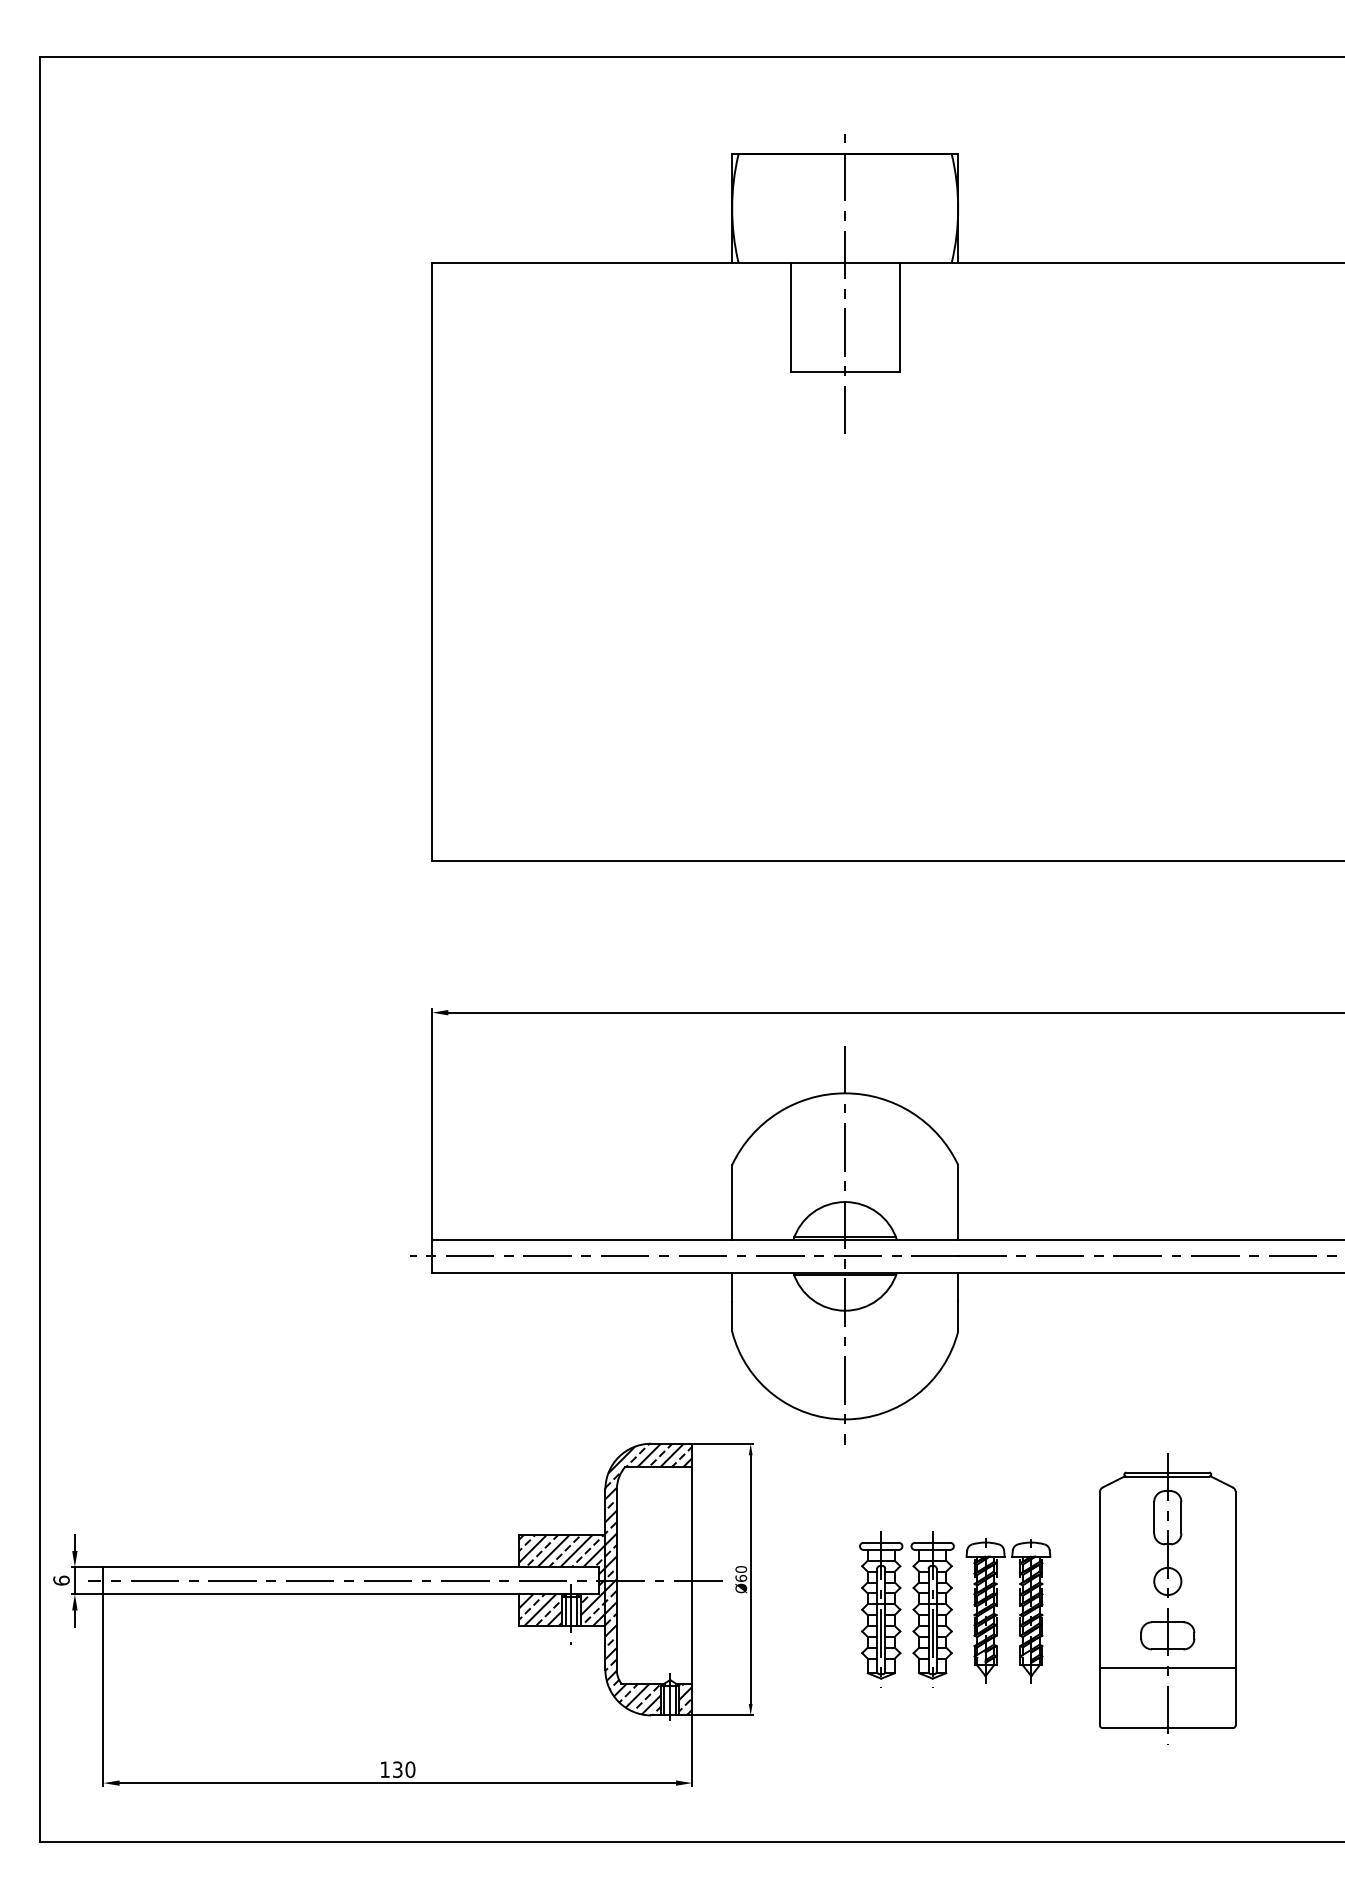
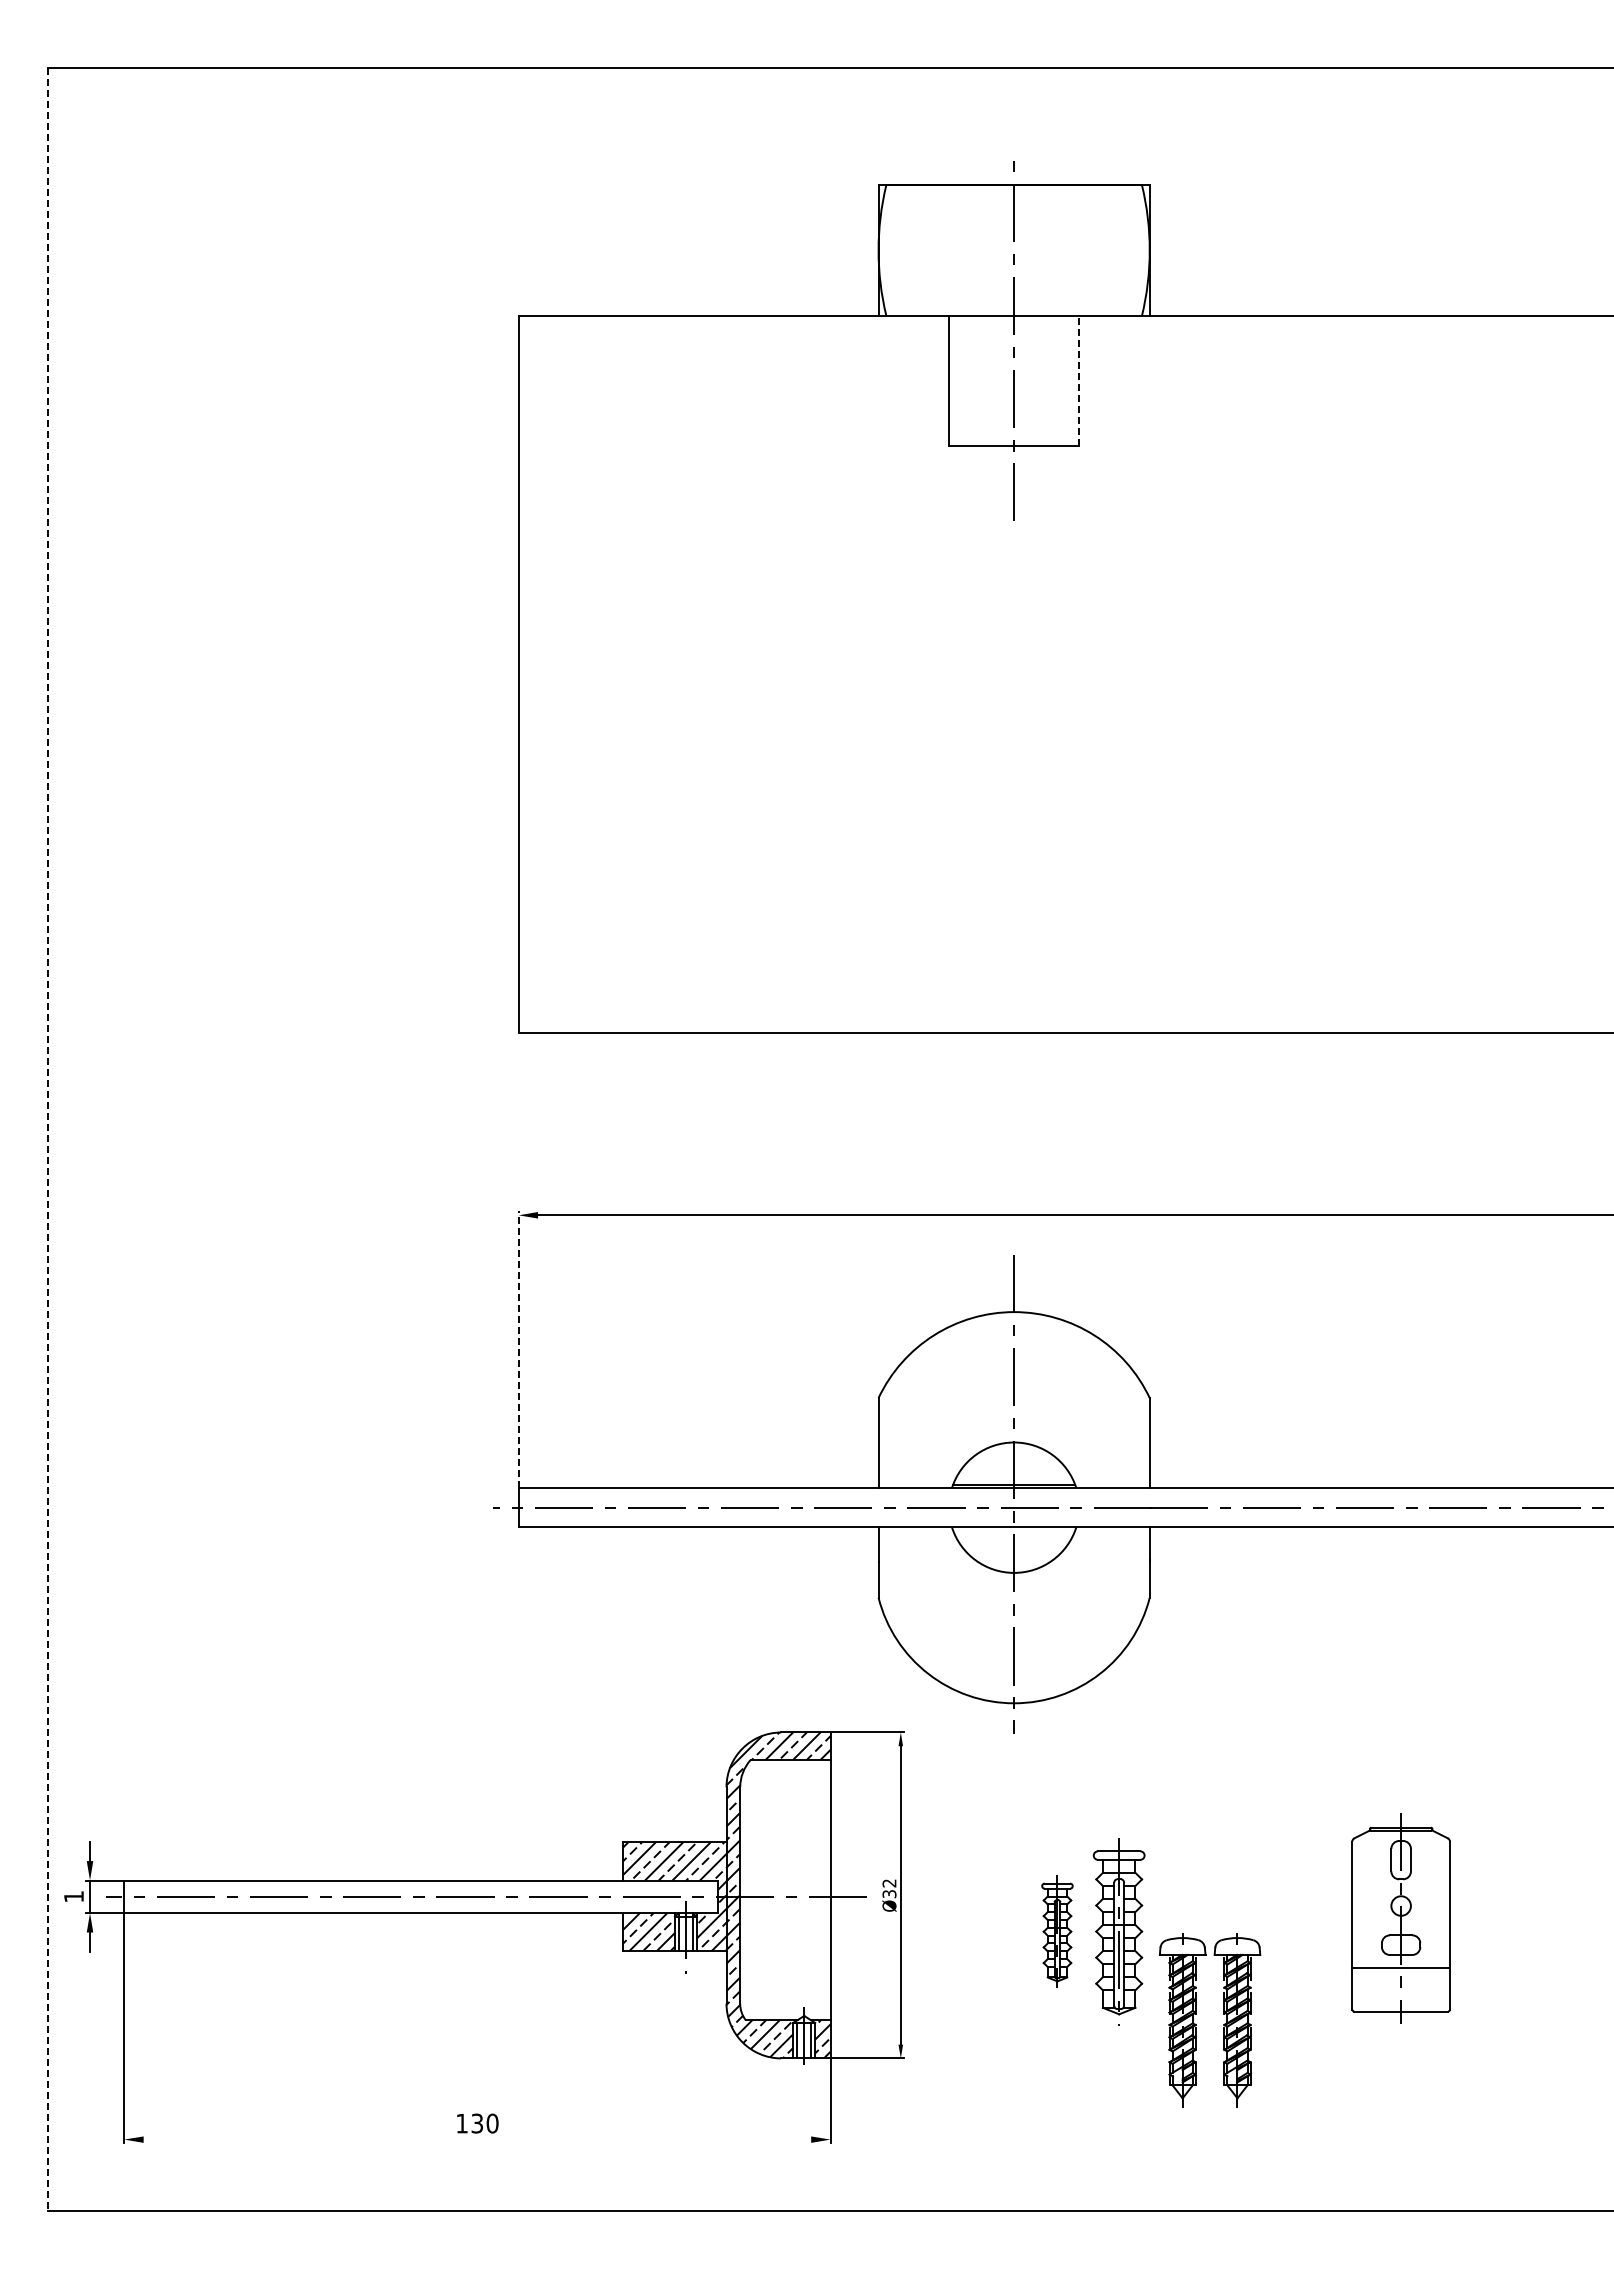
line: (899, 316) -> (1079, 380), solid -> dashed
line: (40, 949) -> (48, 1139), solid -> dashed
line: (432, 1124) -> (518, 1349), solid -> dashed
line: (845, 1275) -> (1014, 1530), removed
text: (741, 1573) -> (889, 1888), Ø60 -> Ø32
text: (61, 1580) -> (73, 1896), 6 -> 1
part: (1167, 1598) -> (1400, 1918), size x0.6
part: (881, 1609) -> (1057, 1931), size x0.6
part: (1019, 1614) -> (1223, 2024), moved
line: (397, 1783) -> (477, 2139), removed

